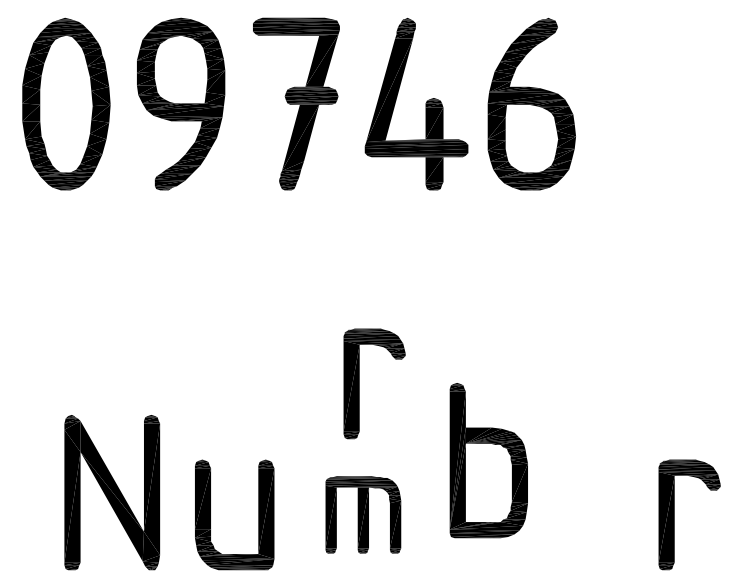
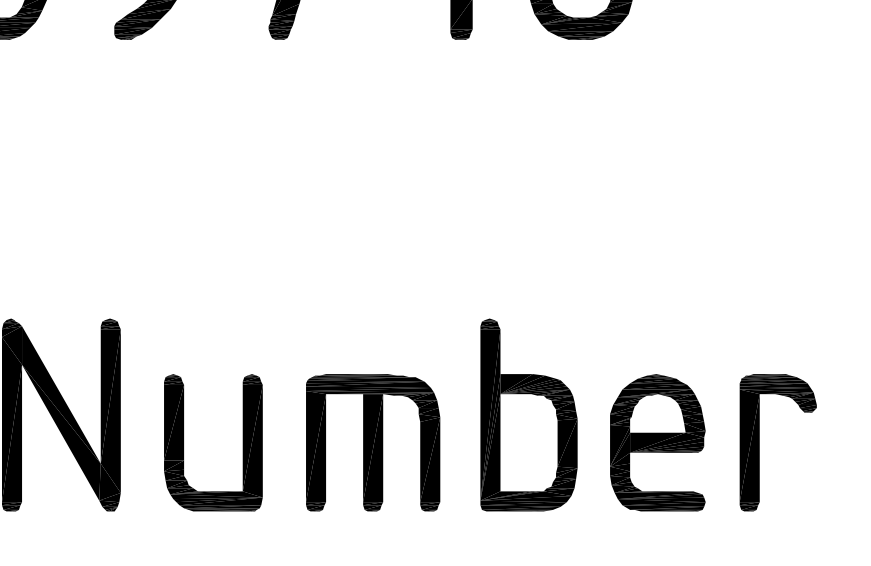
part: (359, 383) -> (368, 279), removed
part: (488, 460) -> (528, 414), moved
part: (363, 514) -> (373, 442), size x1.43
part: (592, 514) -> (657, 442), added

